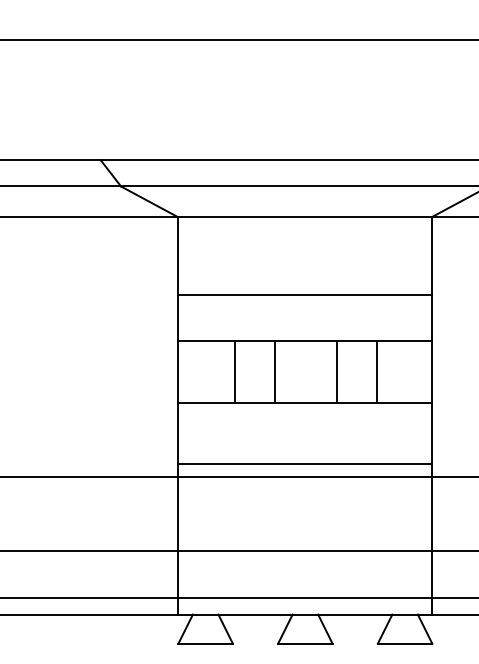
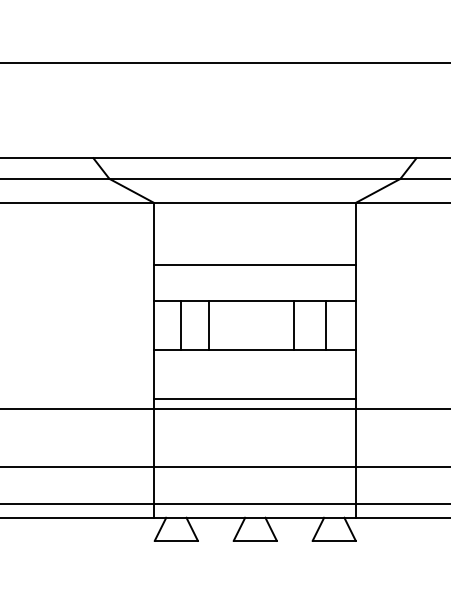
line: (234, 371) -> (181, 325), moved
line: (274, 371) -> (208, 325), moved
line: (335, 371) -> (293, 325), moved
line: (376, 371) -> (325, 325), moved

